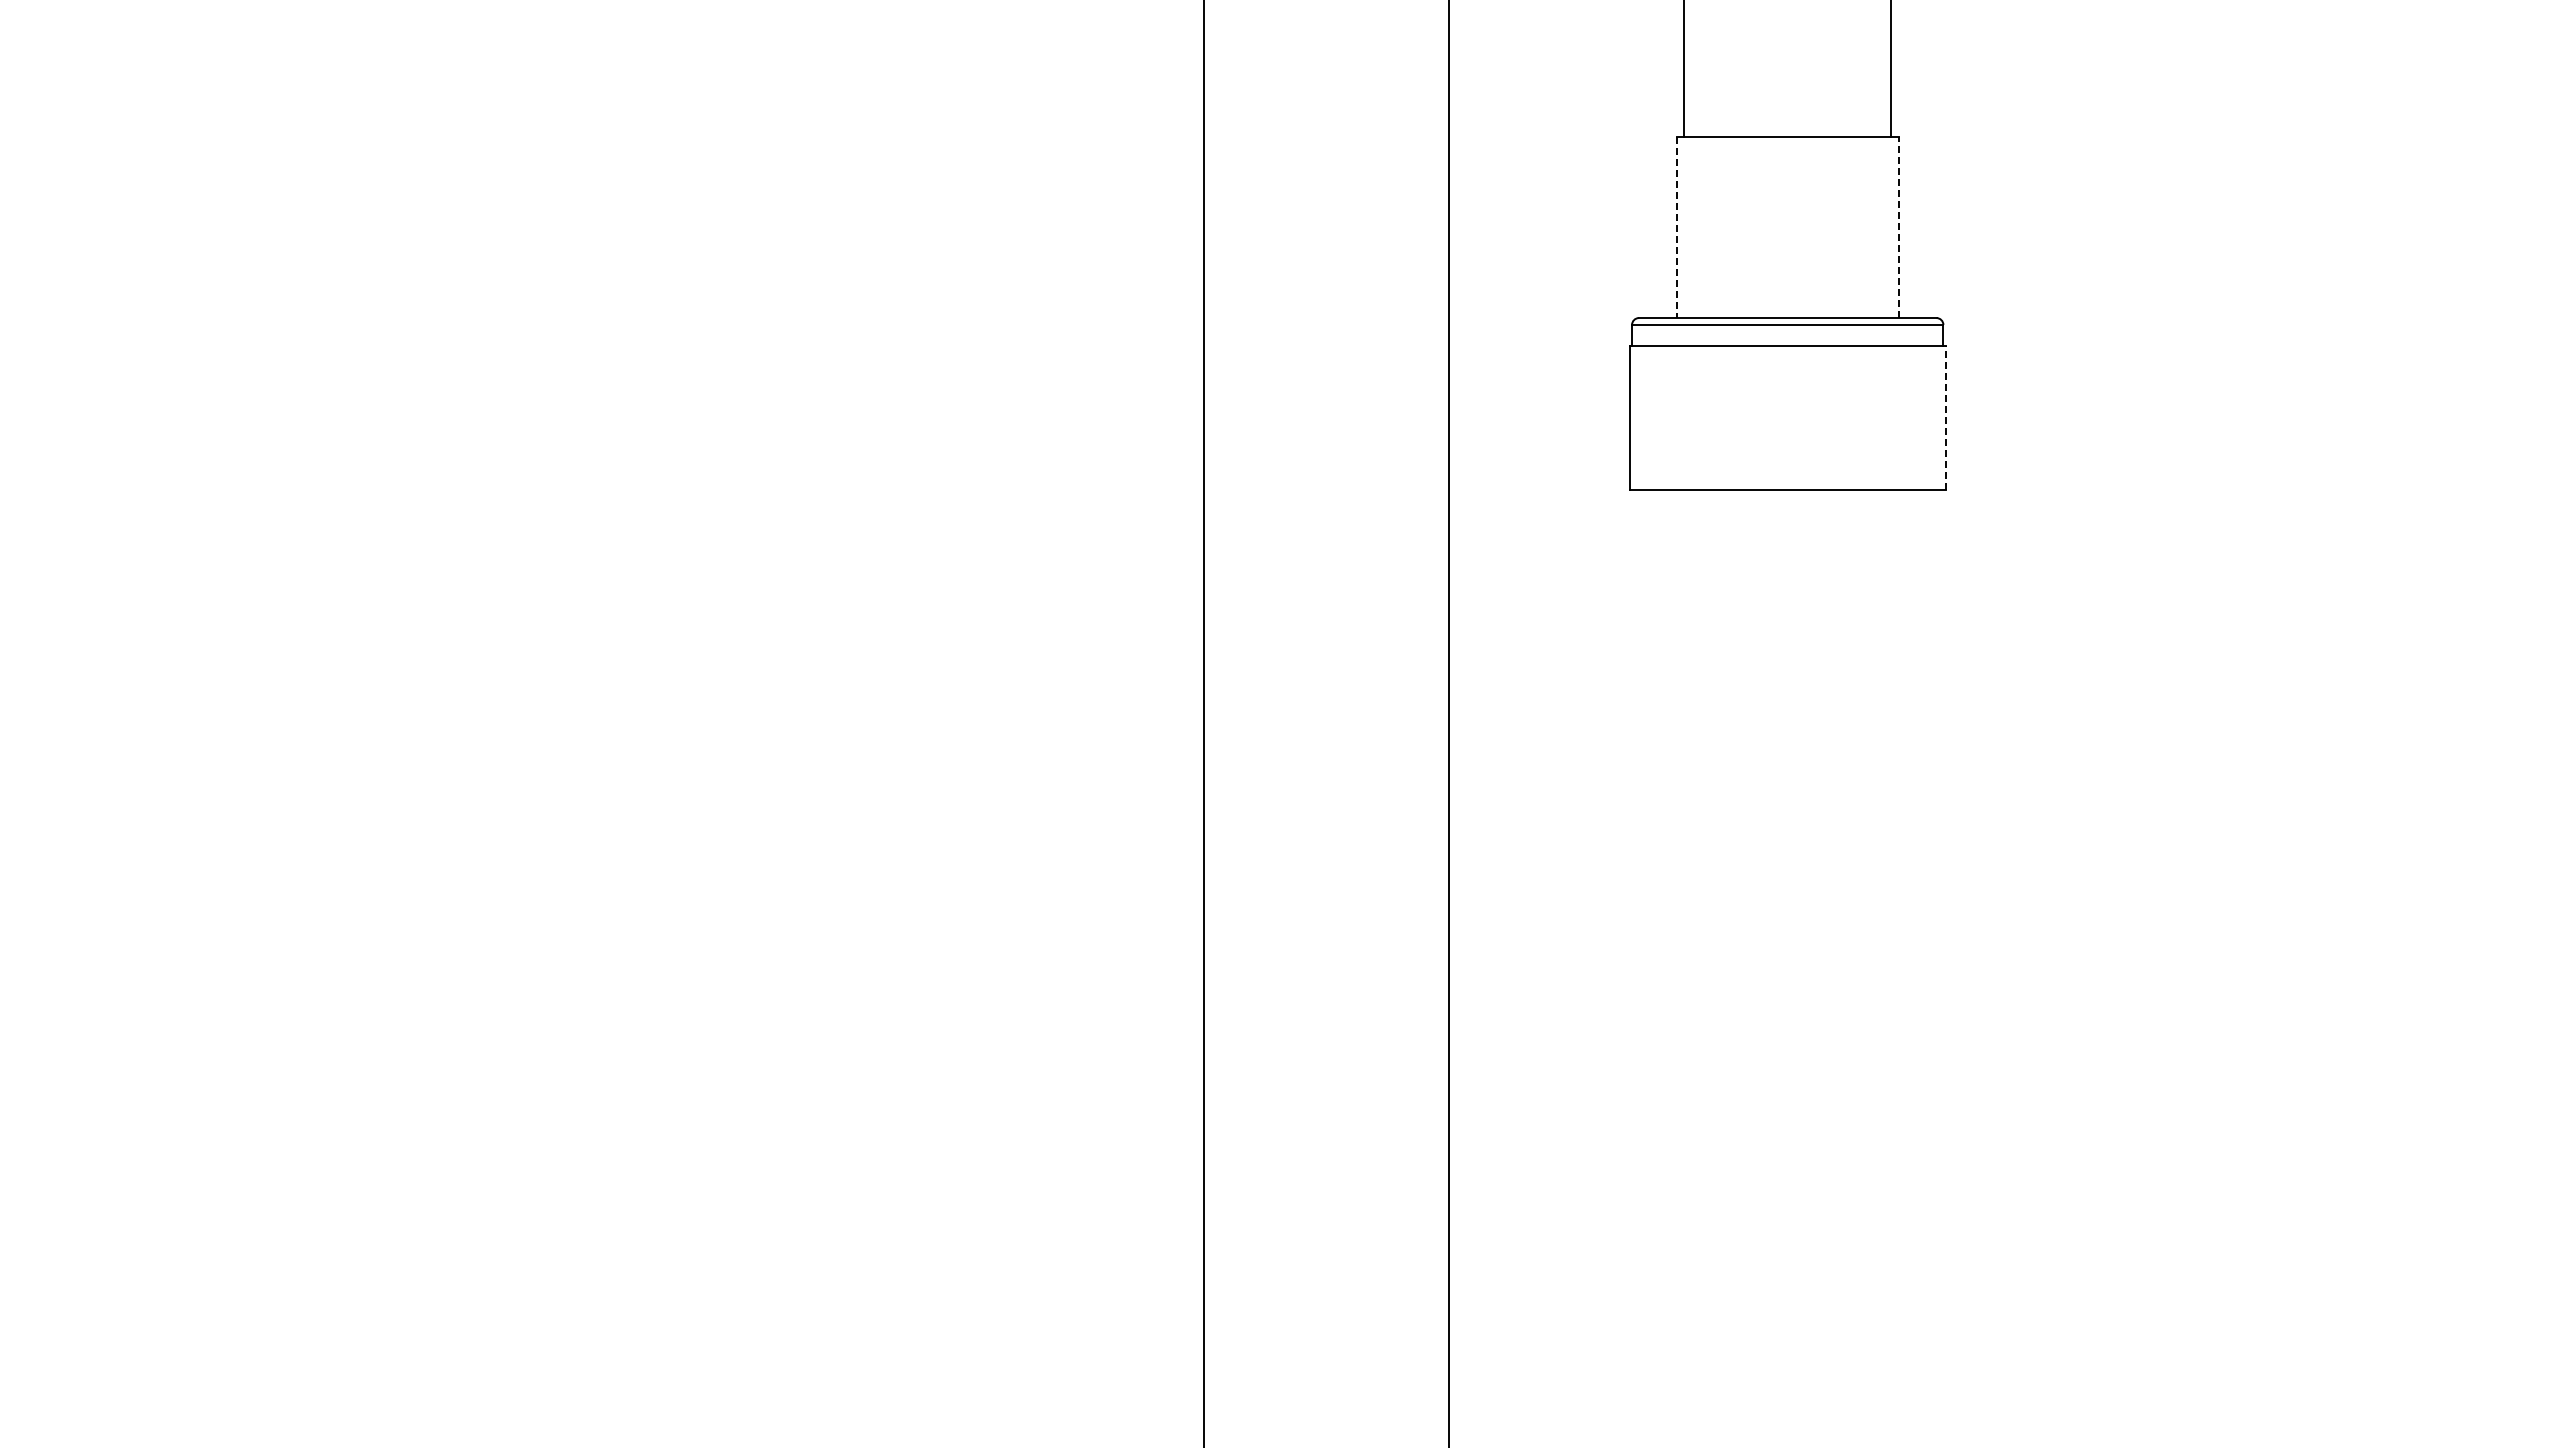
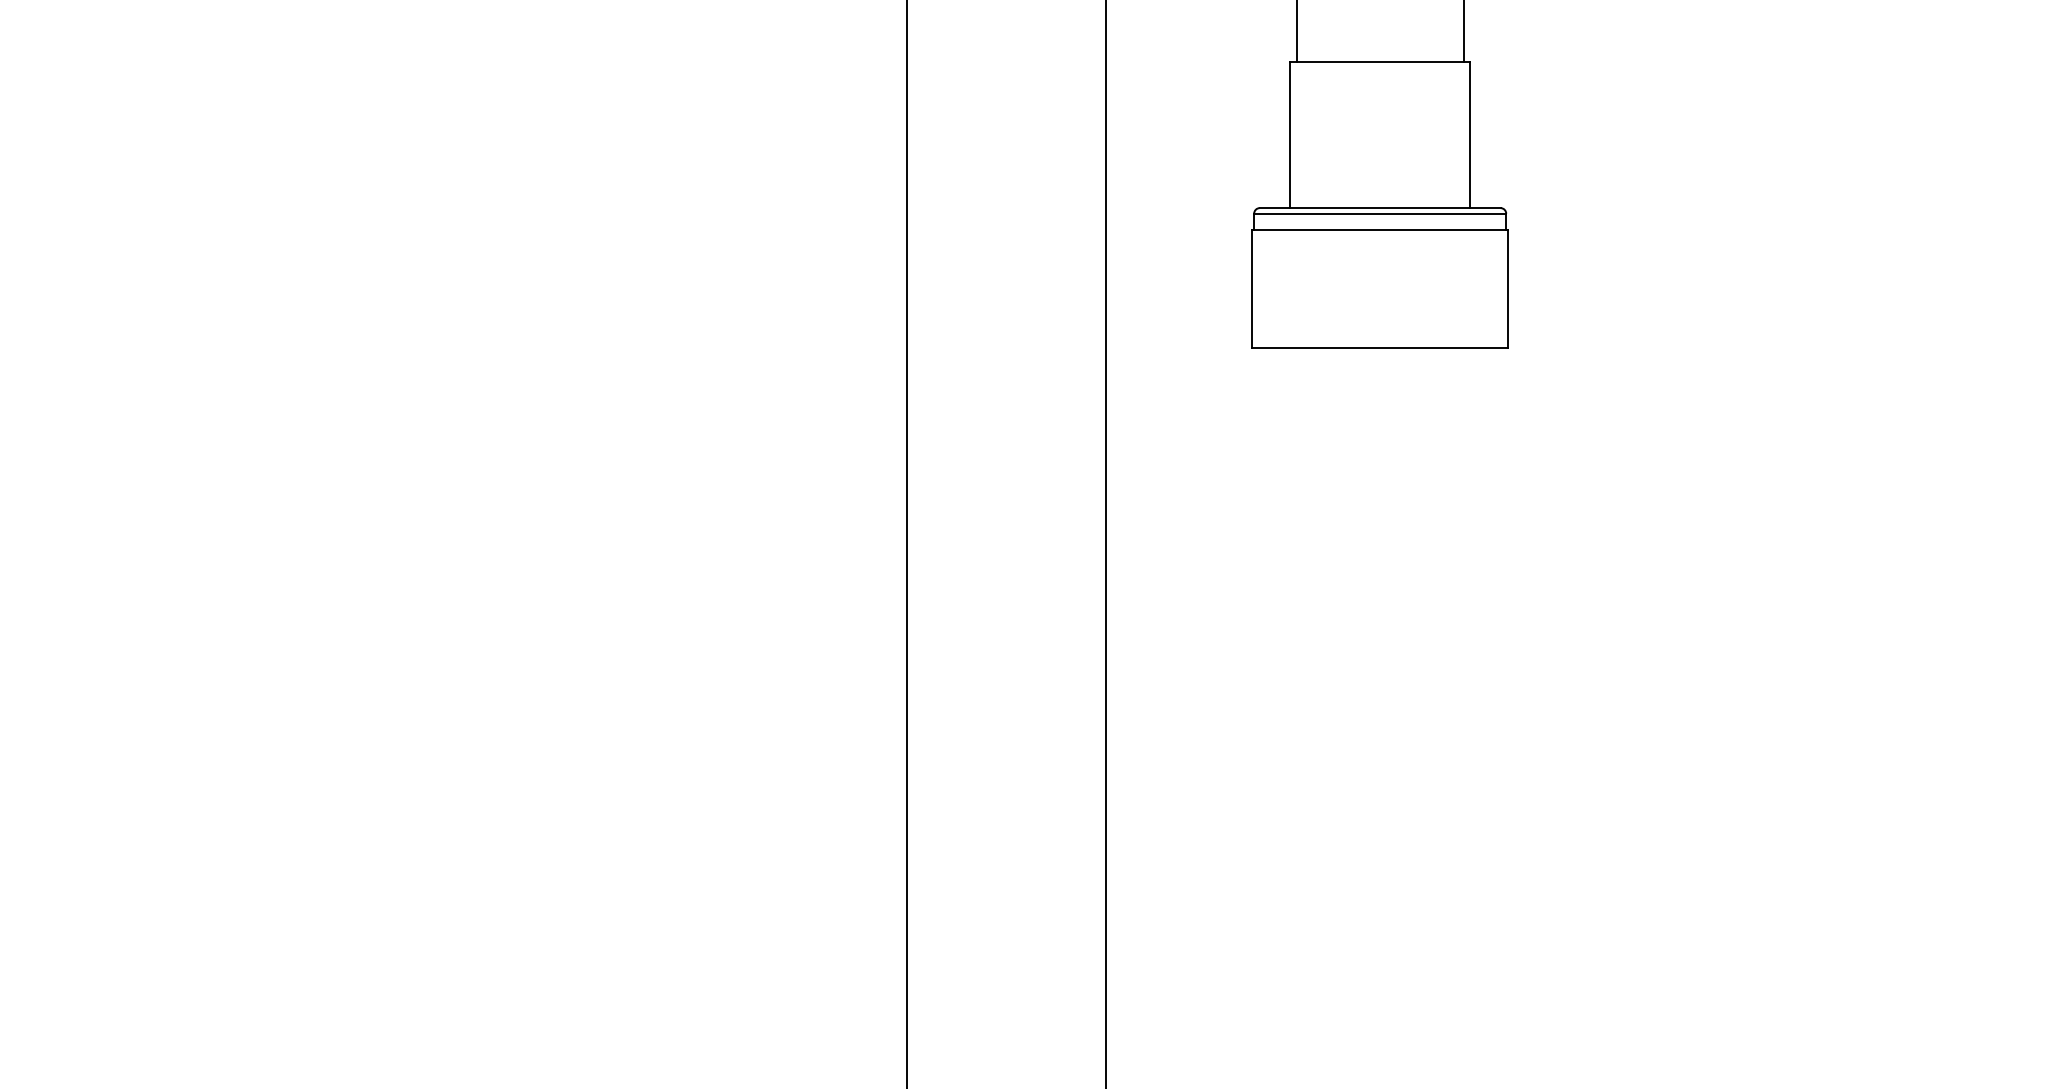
line: (1898, 227) -> (1469, 134), dashed -> solid
line: (1676, 228) -> (1290, 135), dashed -> solid
line: (1945, 417) -> (1507, 288), dashed -> solid

